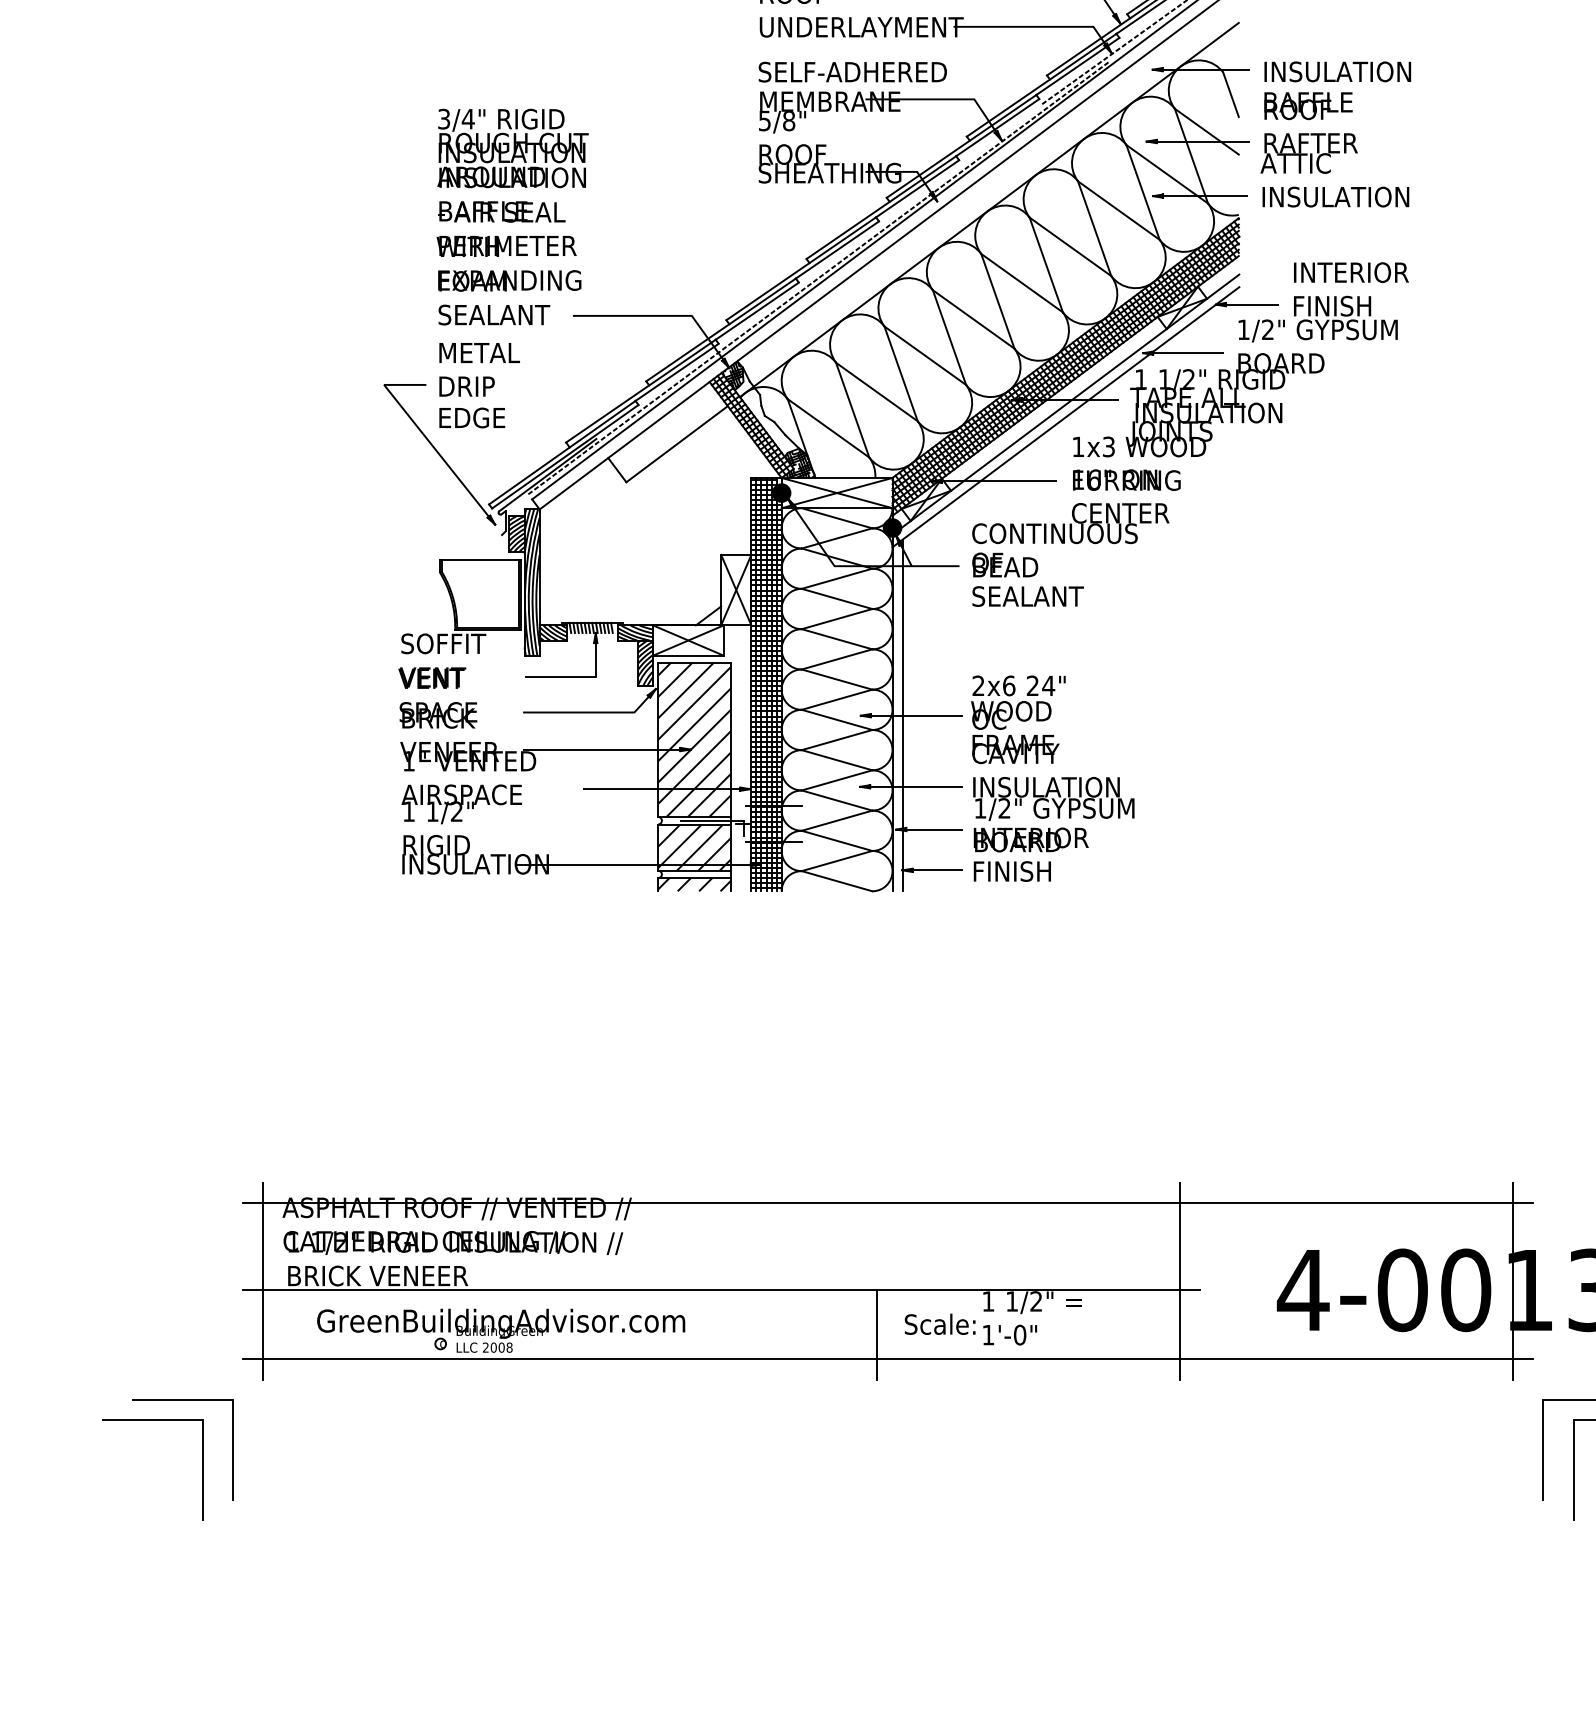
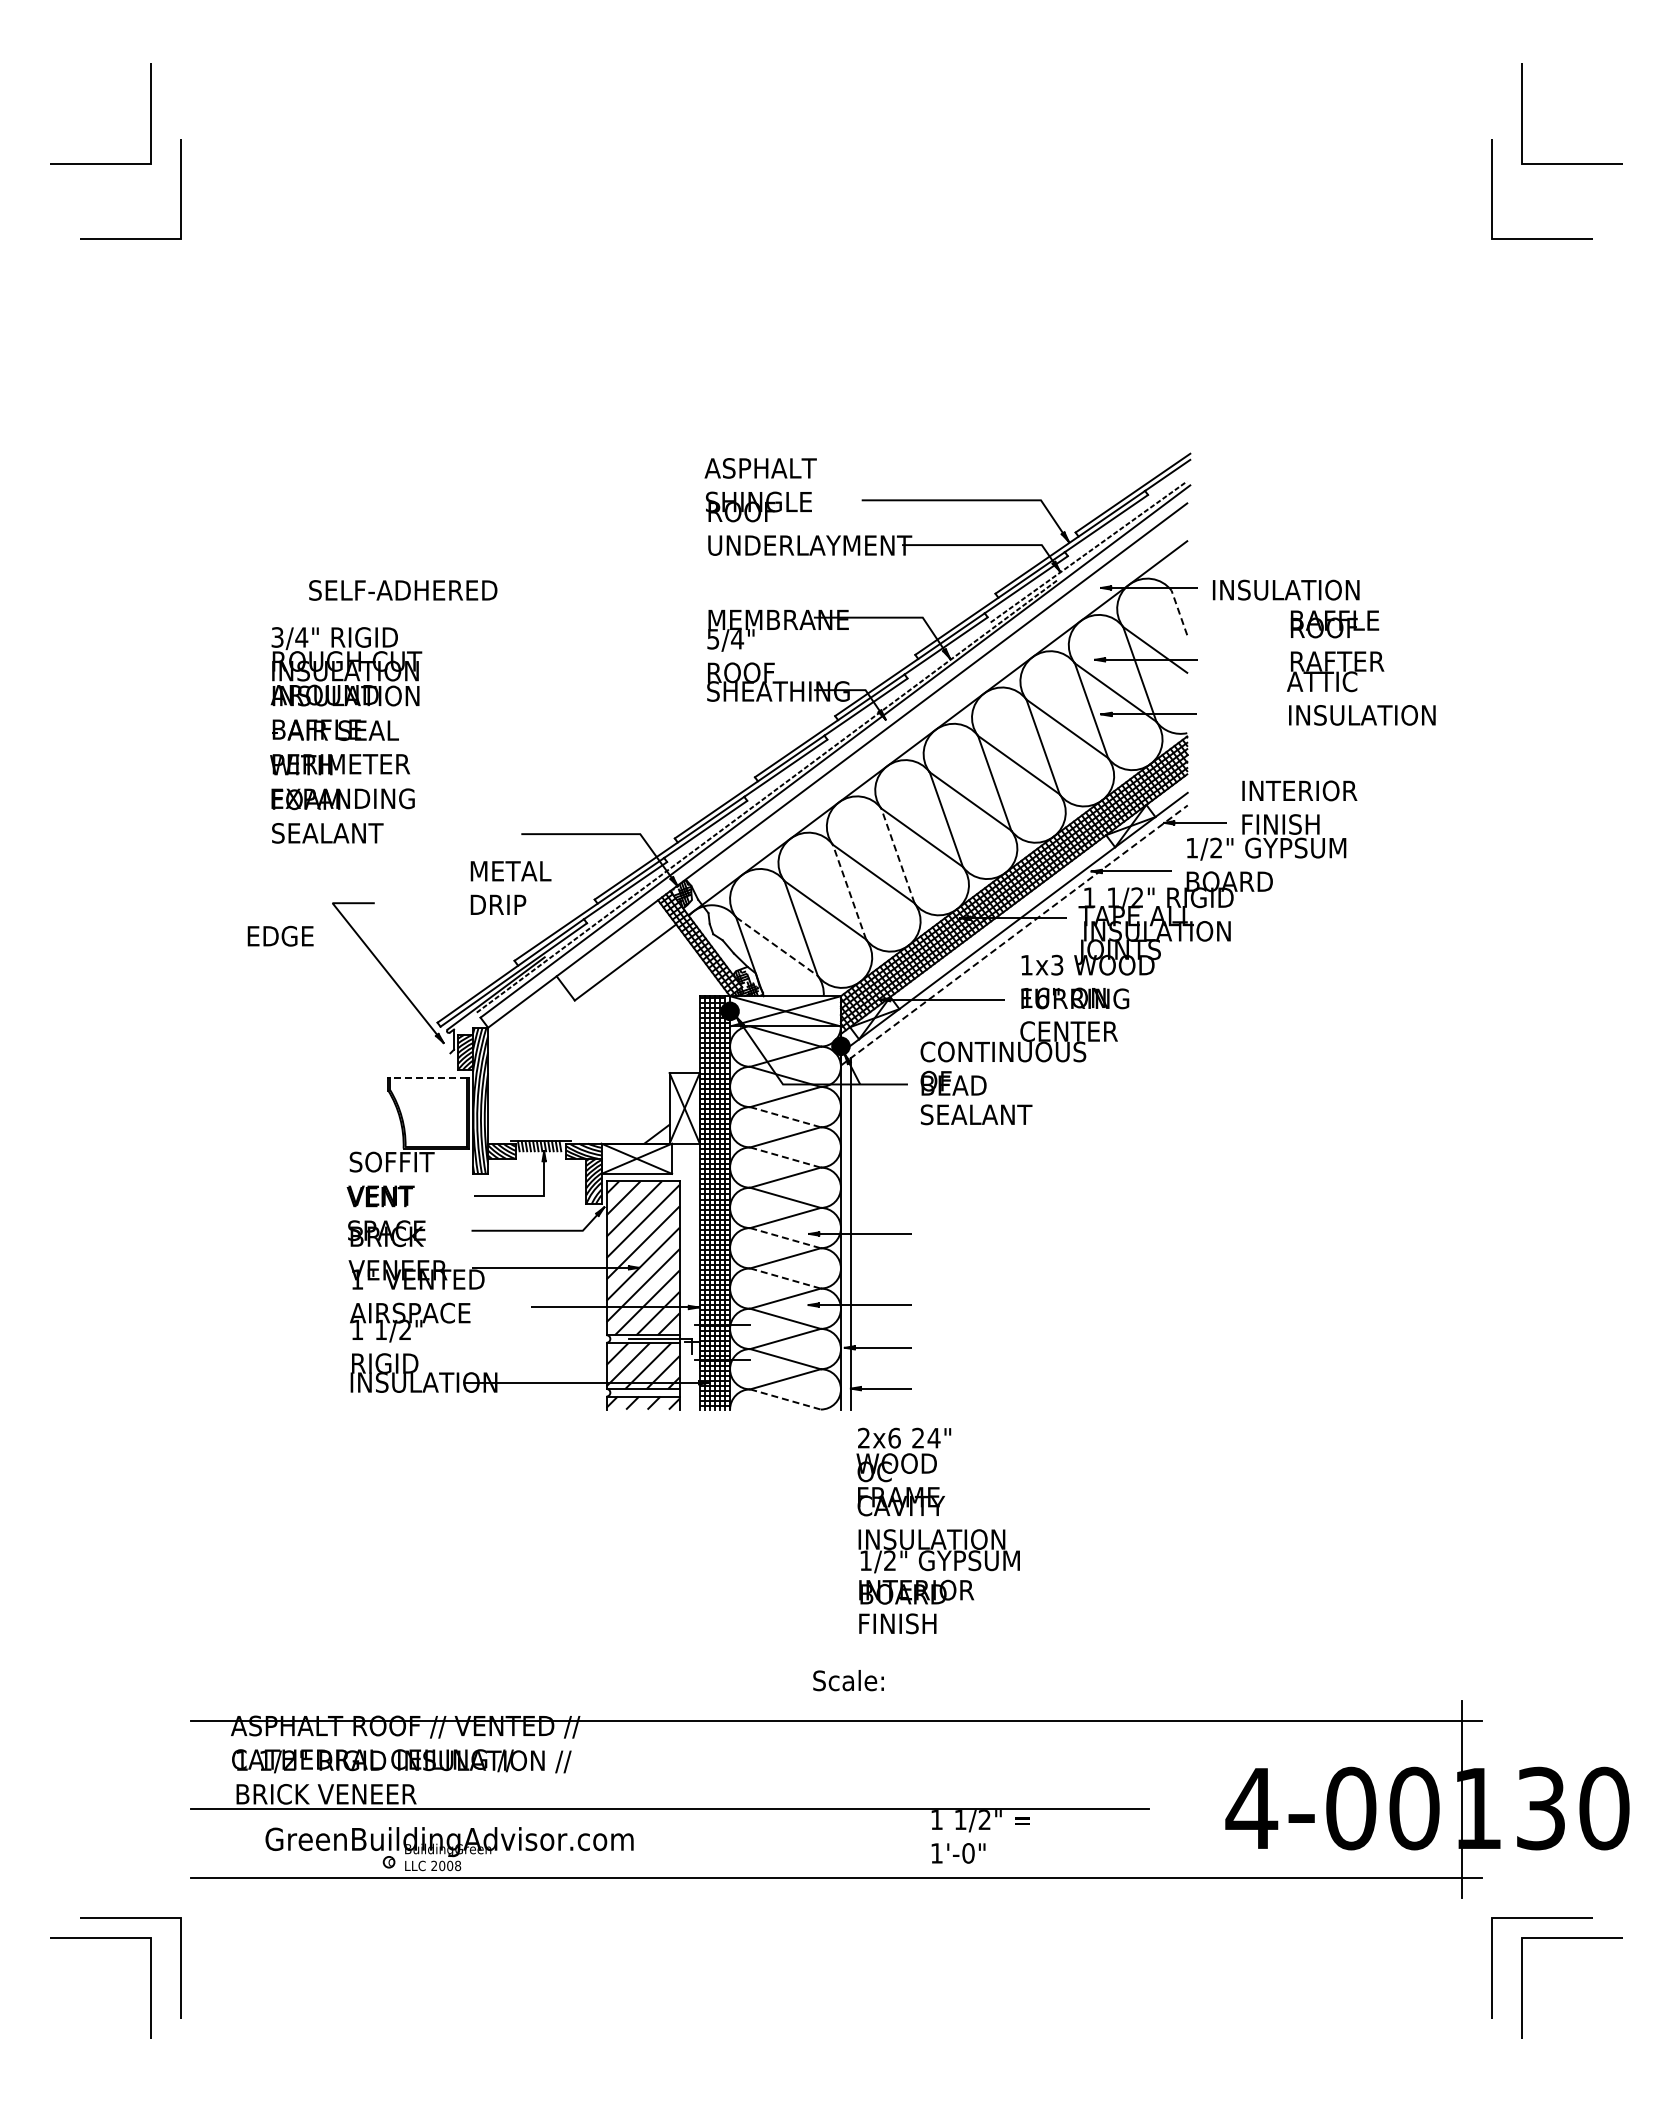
text: (853, 72) -> (403, 590), moved
line: (1231, 94) -> (1179, 612), solid -> dashed
text: (789, 121) -> (737, 639), 5/8" -> 5/4"
text: (1335, 149) -> (1361, 667), moved
text: (513, 217) -> (346, 735), moved
line: (949, 337) -> (897, 855), solid -> dashed
text: (479, 369) -> (510, 887), moved
line: (901, 373) -> (849, 891), solid -> dashed
text: (472, 417) -> (280, 935), moved
line: (1066, 417) -> (1014, 935), solid -> dashed
line: (829, 428) -> (777, 946), solid -> dashed
hatch: (805, 459) -> (753, 977), removed
line: (480, 560) -> (428, 1078), solid -> dashed
line: (837, 599) -> (785, 1117), solid -> dashed
line: (837, 639) -> (785, 1157), solid -> dashed
line: (837, 720) -> (785, 1238), solid -> dashed
line: (837, 760) -> (785, 1278), solid -> dashed
text: (1052, 778) -> (937, 1530), moved
line: (837, 881) -> (785, 1399), solid -> dashed
line: (263, 1281) -> (211, 1799), removed
line: (1180, 1281) -> (1128, 1799), removed
text: (940, 1324) -> (848, 1680), moved
line: (877, 1334) -> (825, 1852), removed

